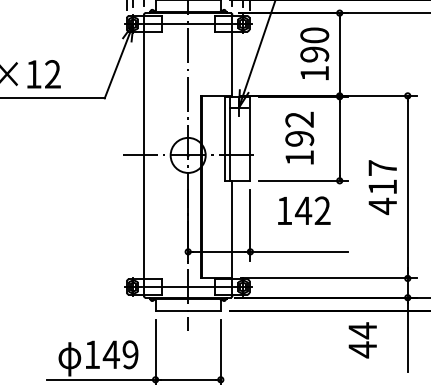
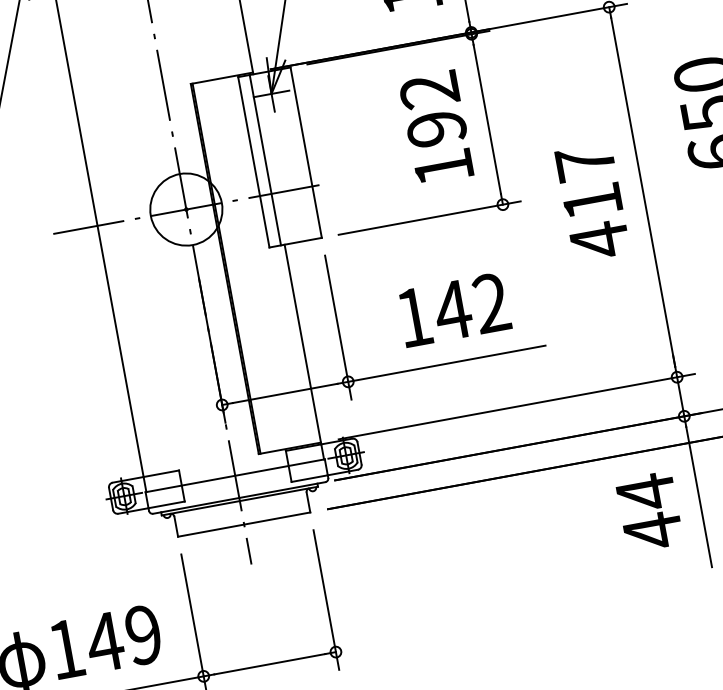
text: (299, 137) -> (435, 126), moved
text: (304, 210) -> (454, 309), moved
text: (362, 340) -> (649, 512), moved

